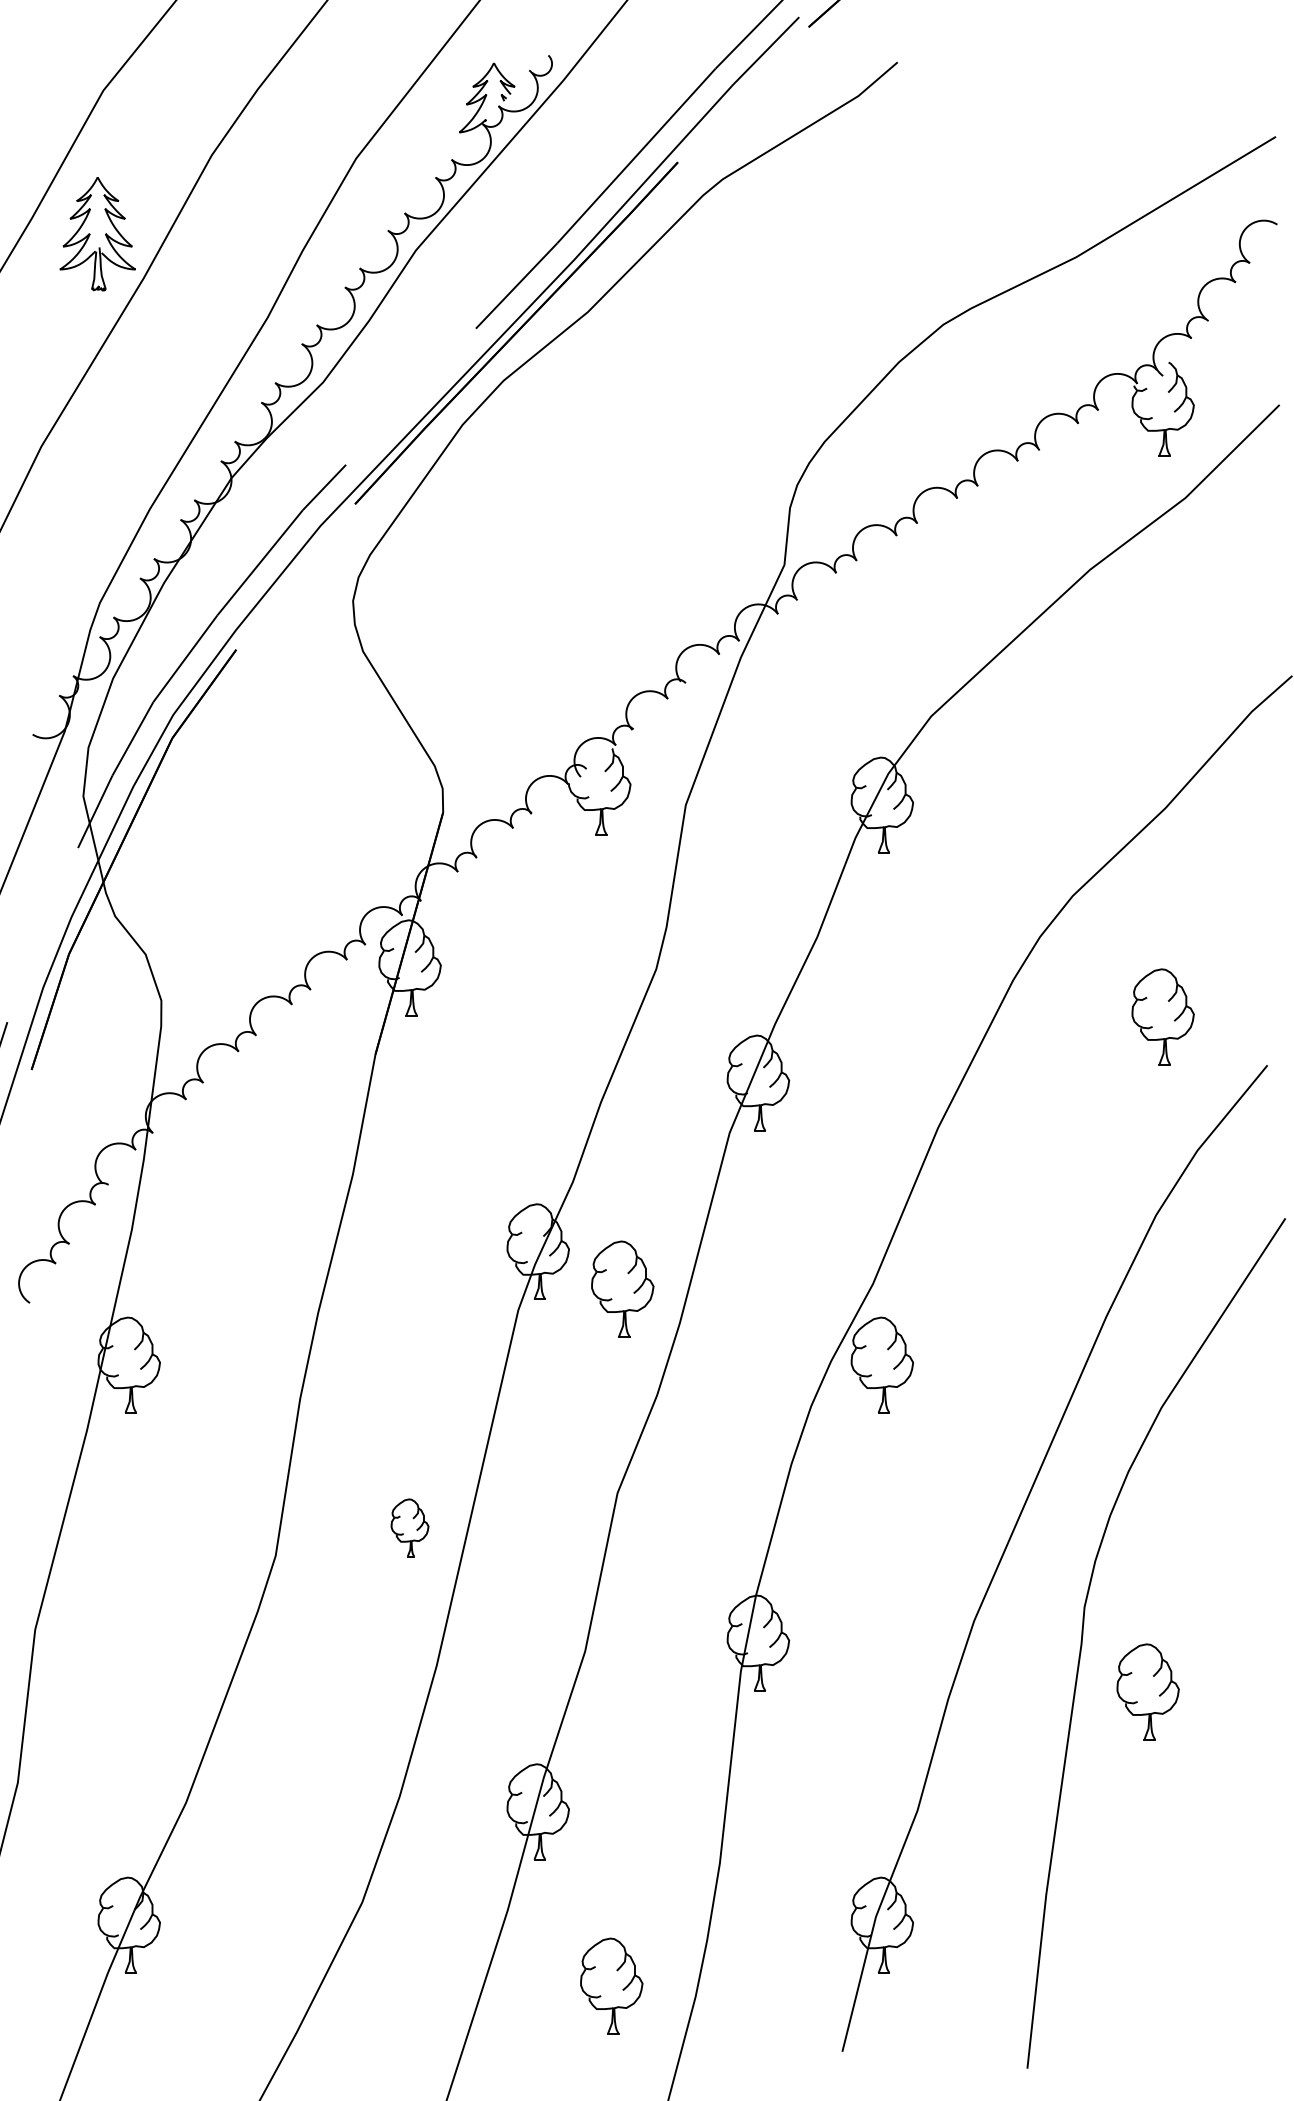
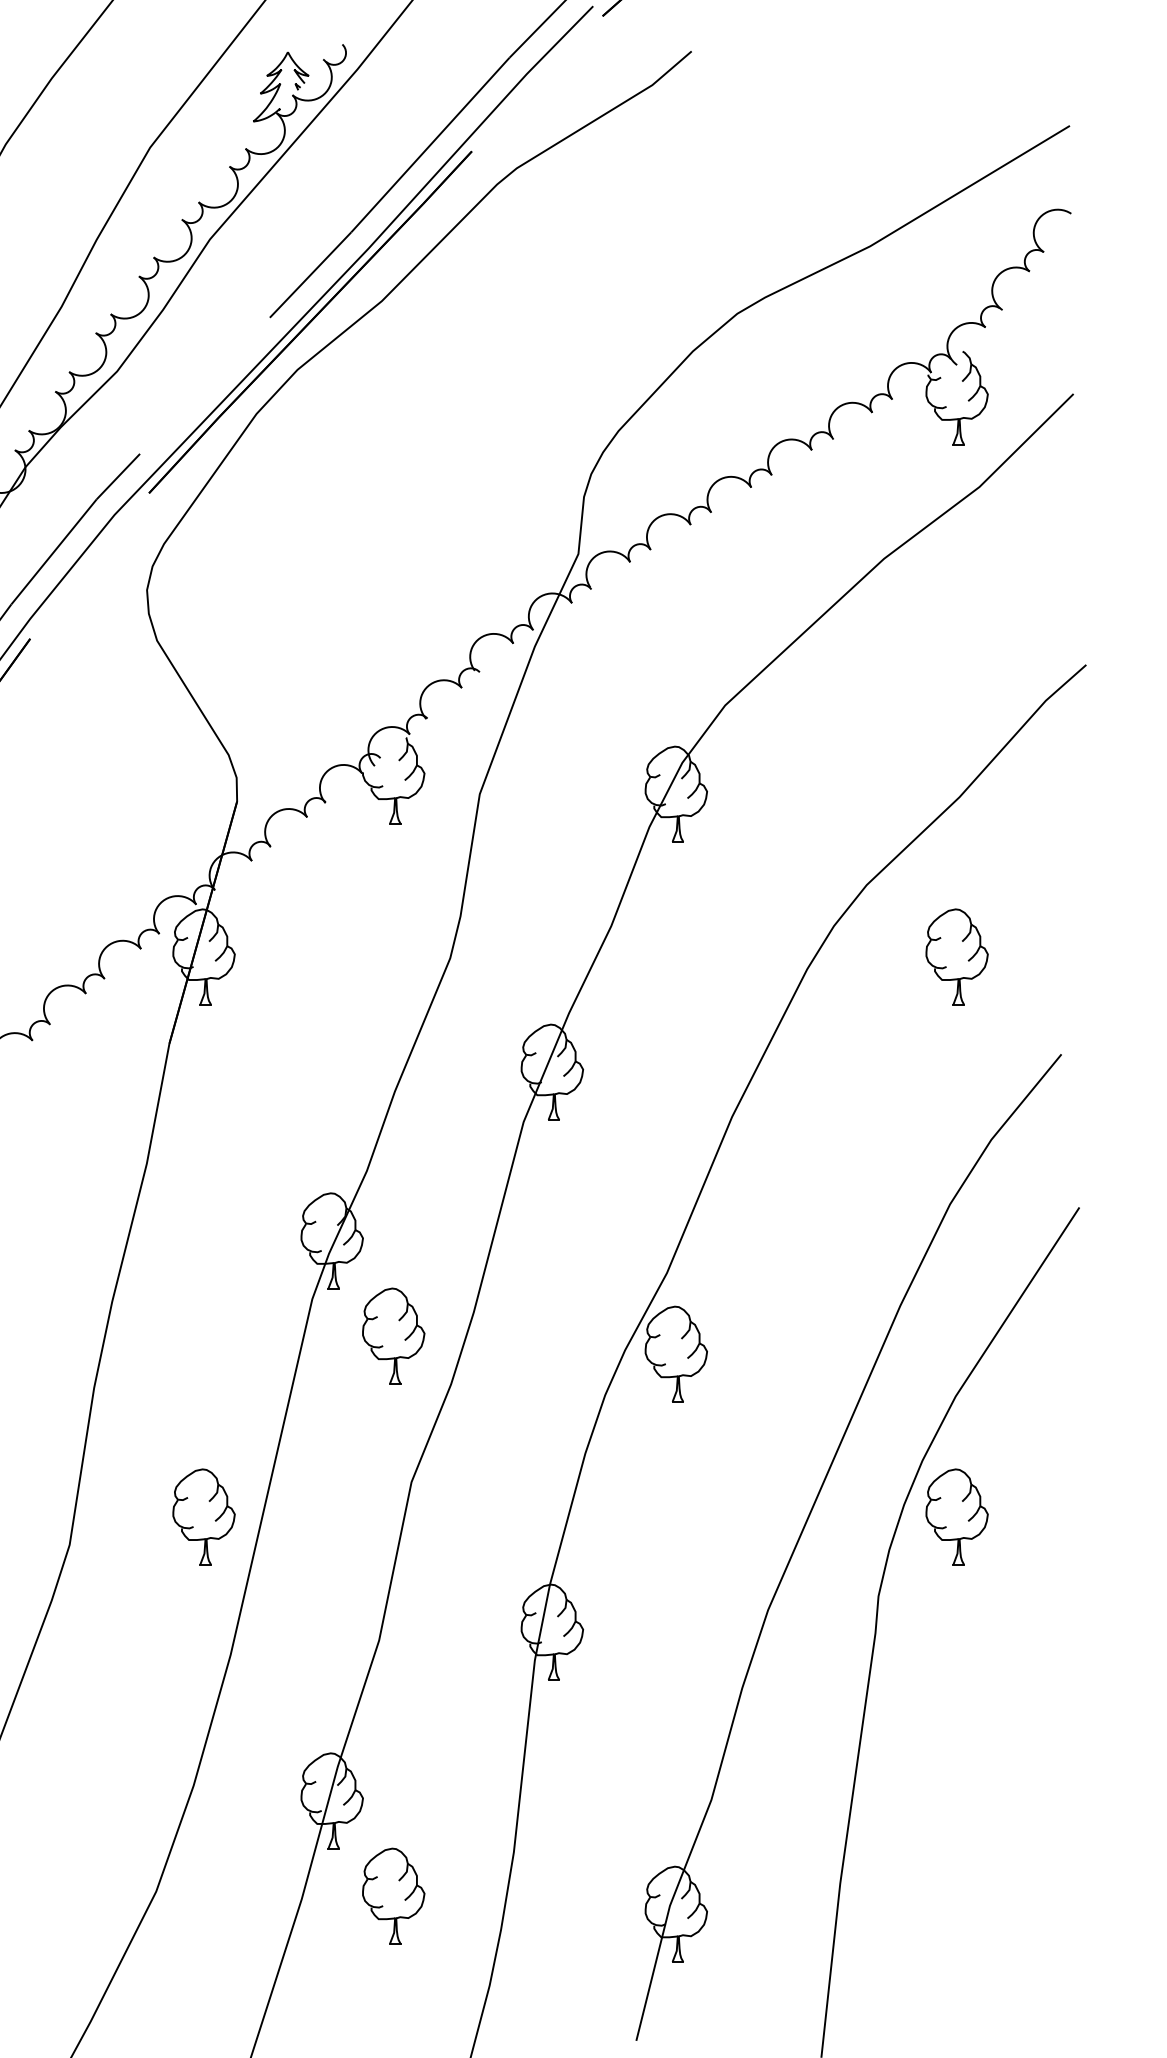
part: (1162, 1016) -> (956, 956), moved
part: (622, 1288) -> (393, 1335), moved
part: (409, 1527) -> (203, 1516), size x1.67
part: (1147, 1691) -> (956, 1516), moved
part: (611, 1985) -> (393, 1895), moved

